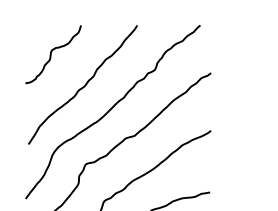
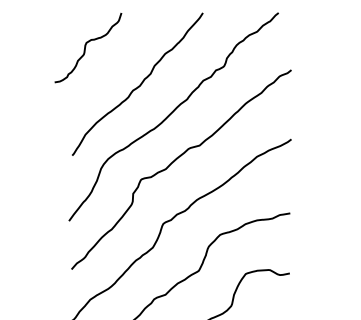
curve: (51, 53) -> (86, 46), moved

